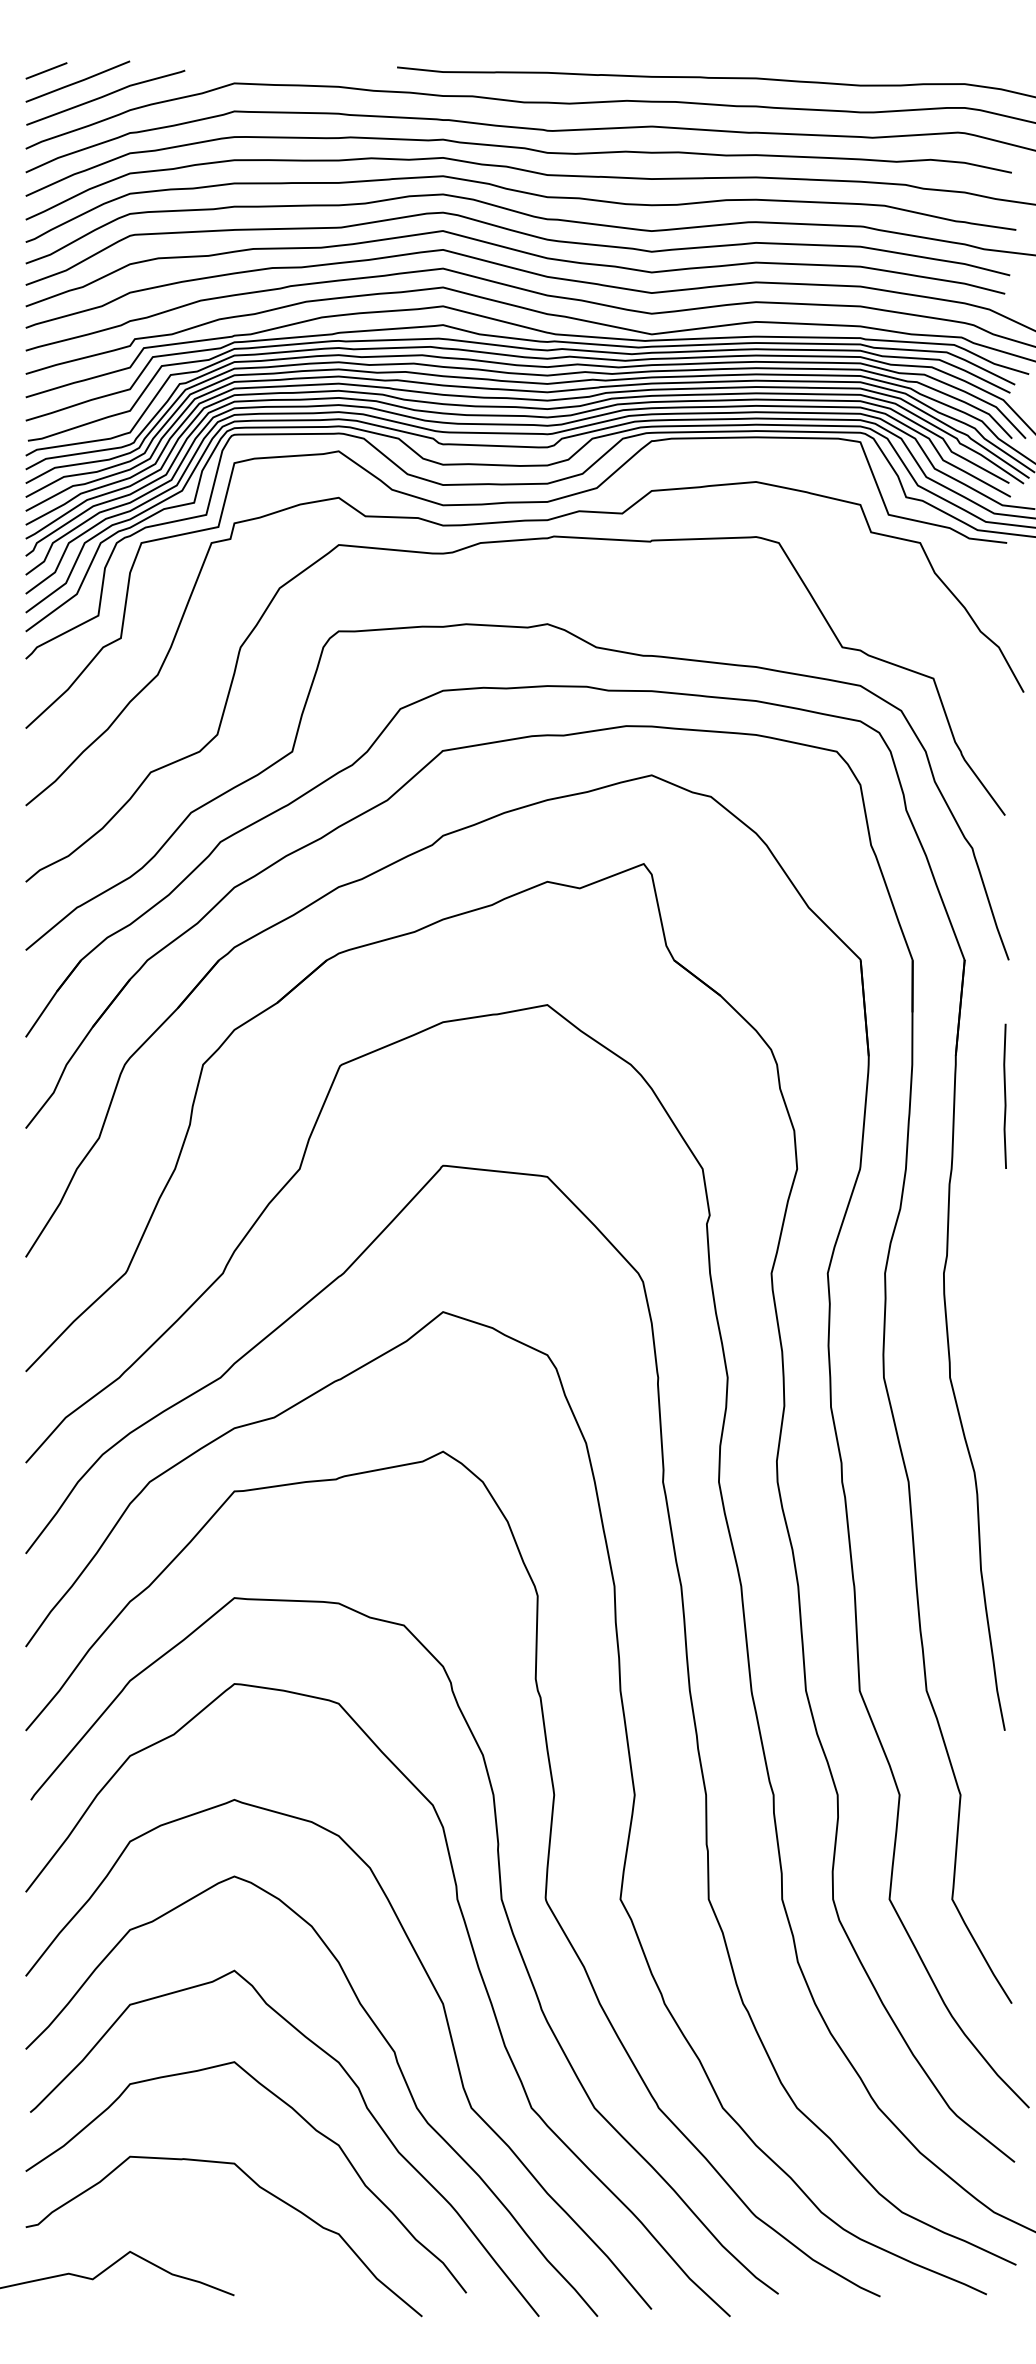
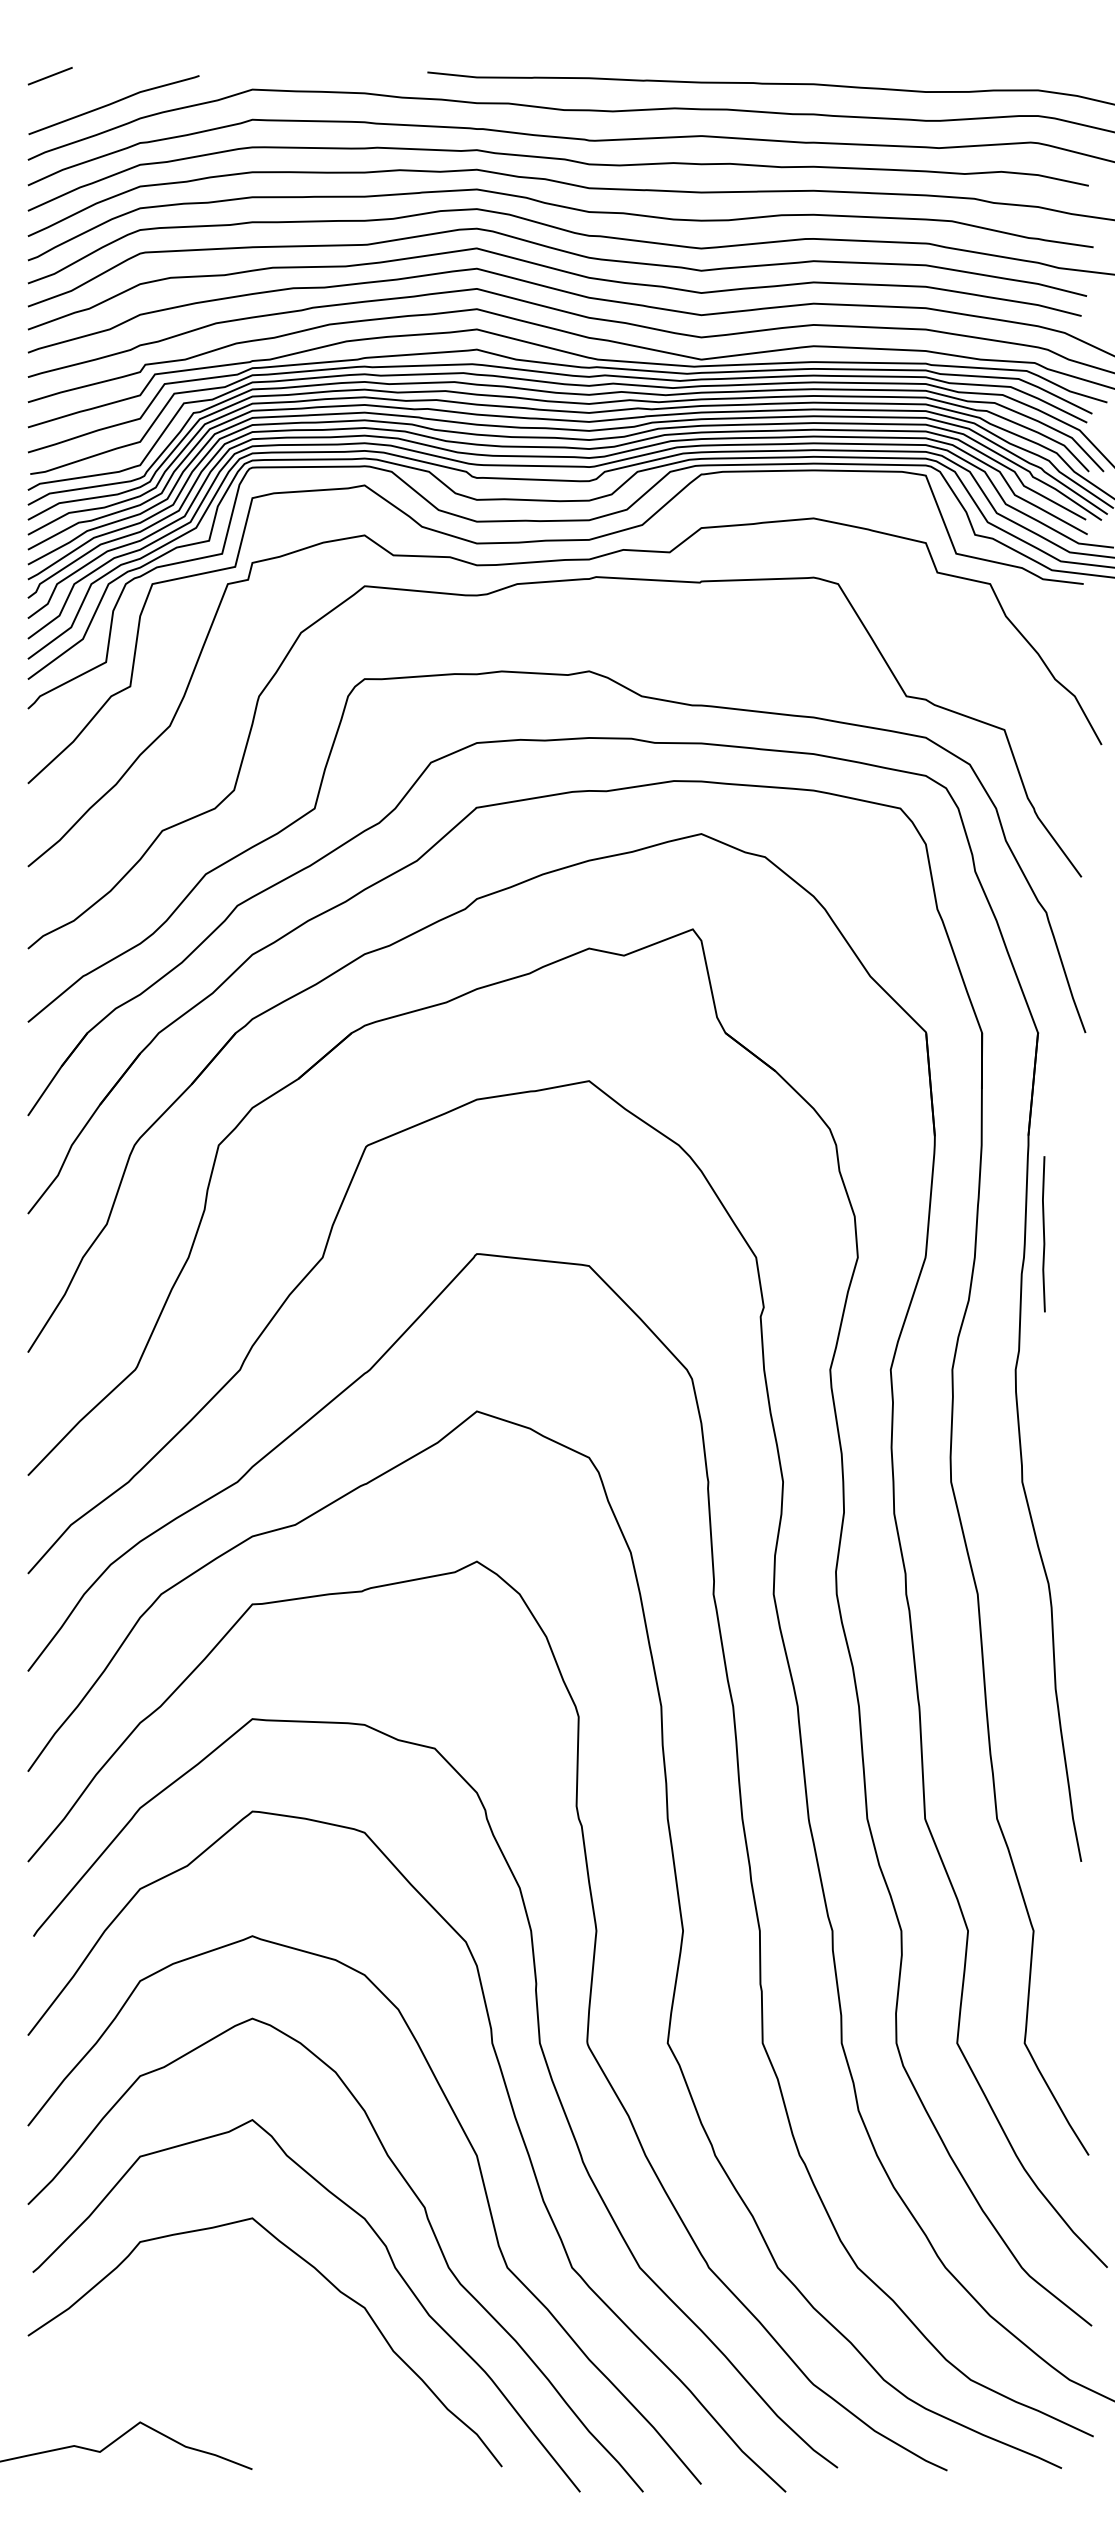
line: (77, 81) -> (83, 87), removed
line: (1004, 1095) -> (1043, 1233), moved
curve: (257, 2186) -> (277, 2352), removed

